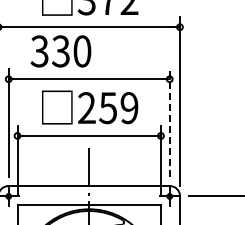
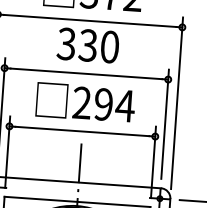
text: (60, 51) -> (87, 45), moved
text: (119, 108) -> (115, 105), 259 -> 294
line: (169, 123) -> (164, 124), dashed -> solid

